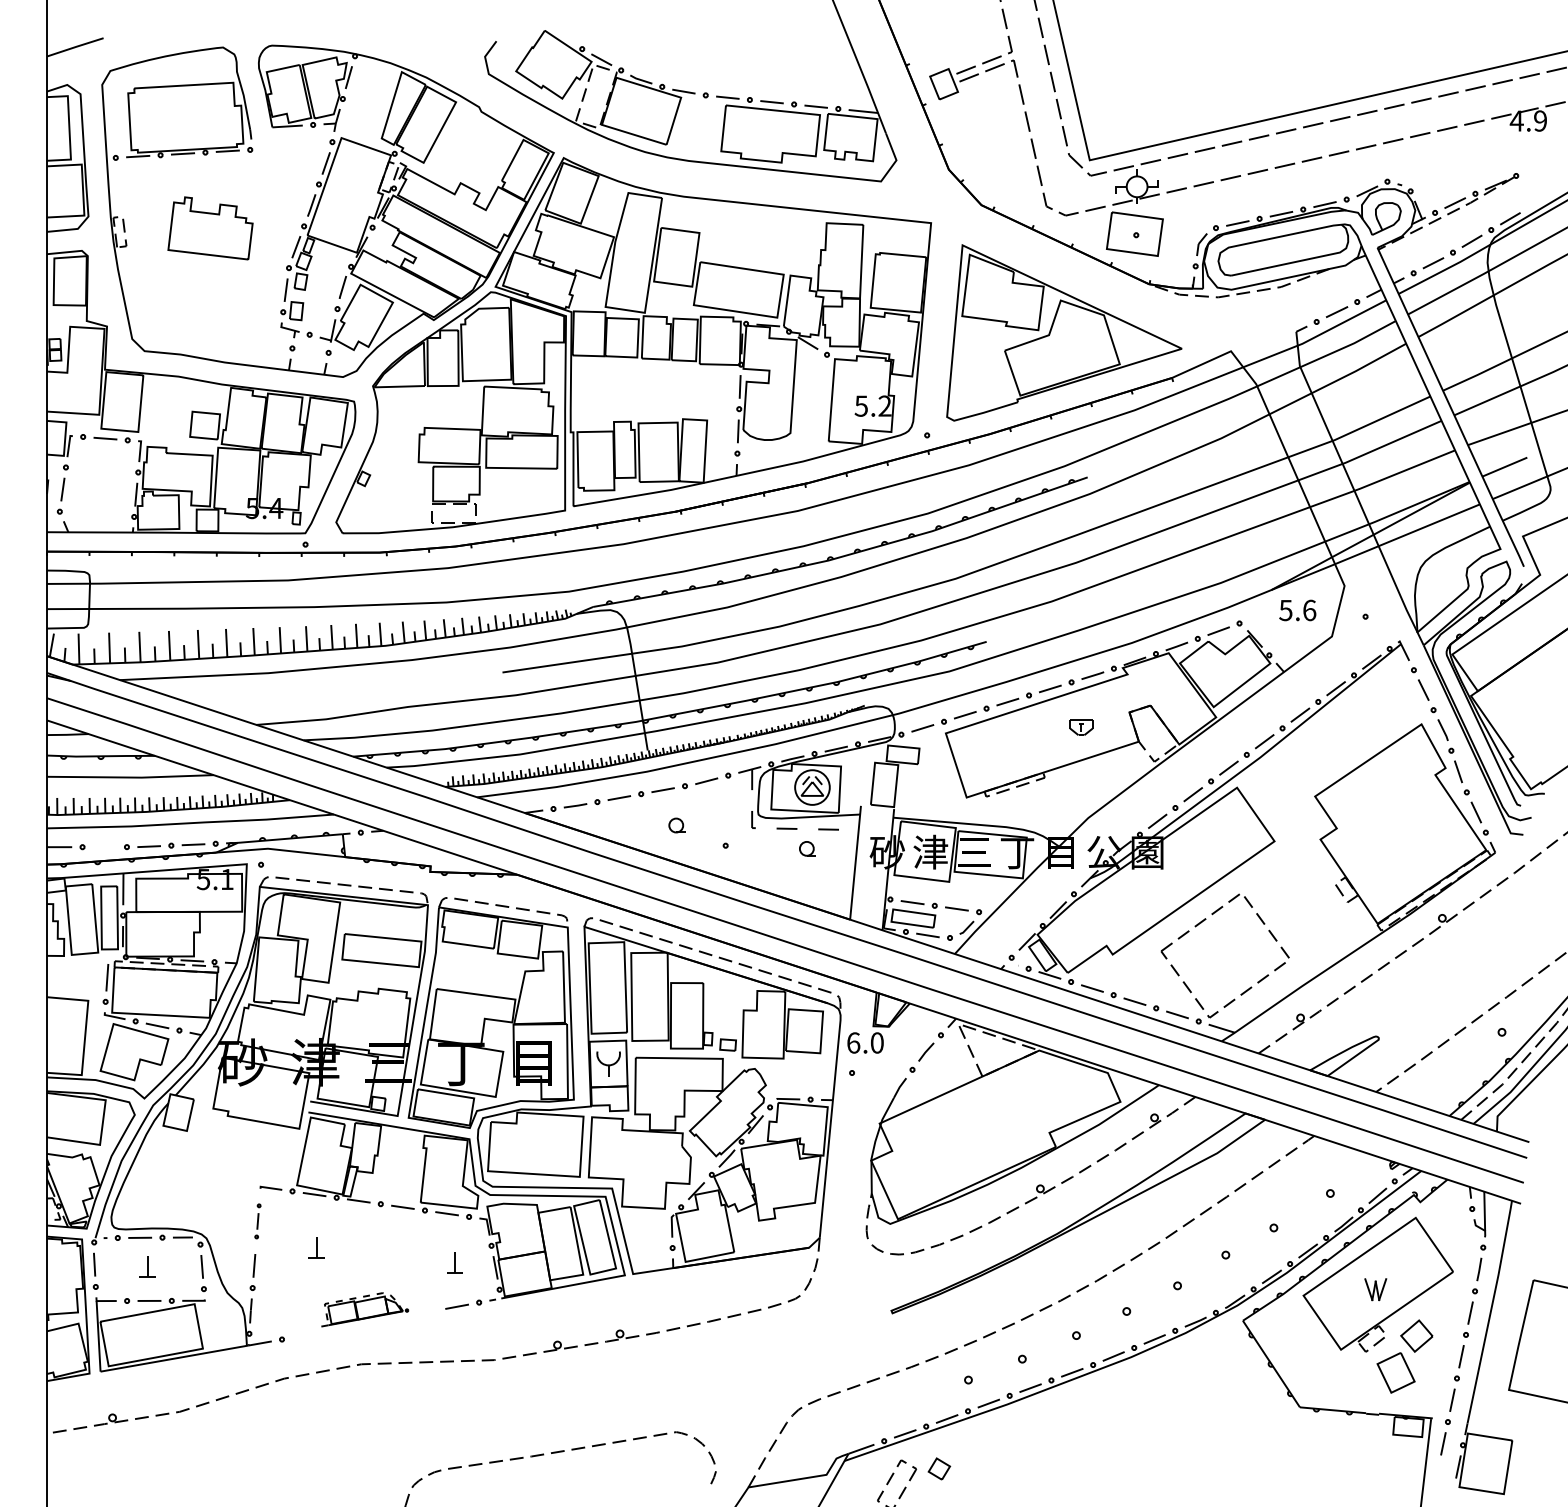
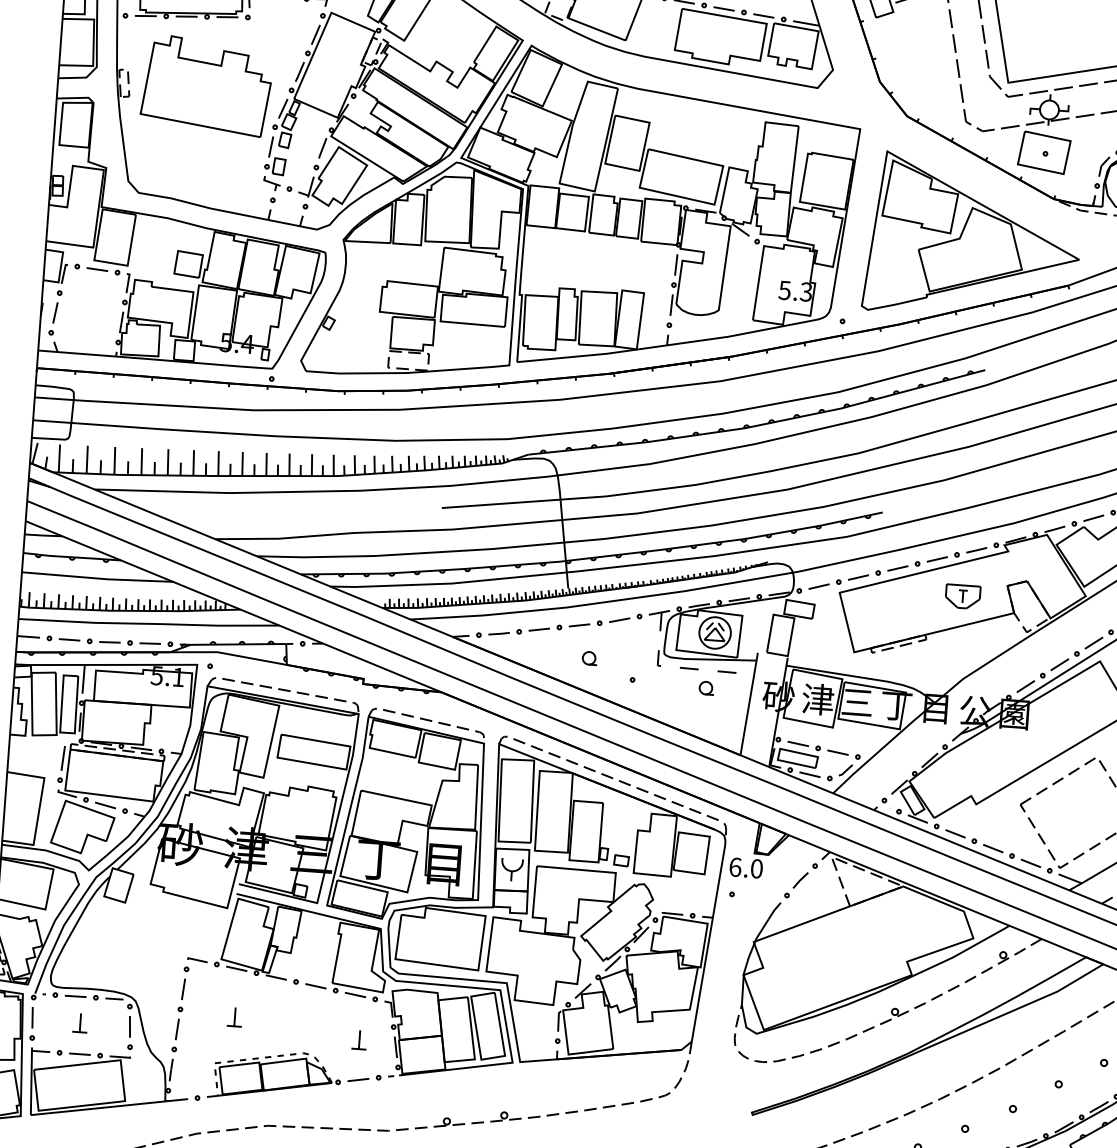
part: (210, 228) -> (206, 86), size x1.67
text: (884, 406) -> (805, 292), 5.2 -> 5.3
part: (1081, 727) -> (963, 596), size x1.67
line: (104, 846) -> (69, 639), added
part: (257, 1221) -> (183, 989), size x1.43
part: (364, 1309) -> (274, 1076), size x1.67

